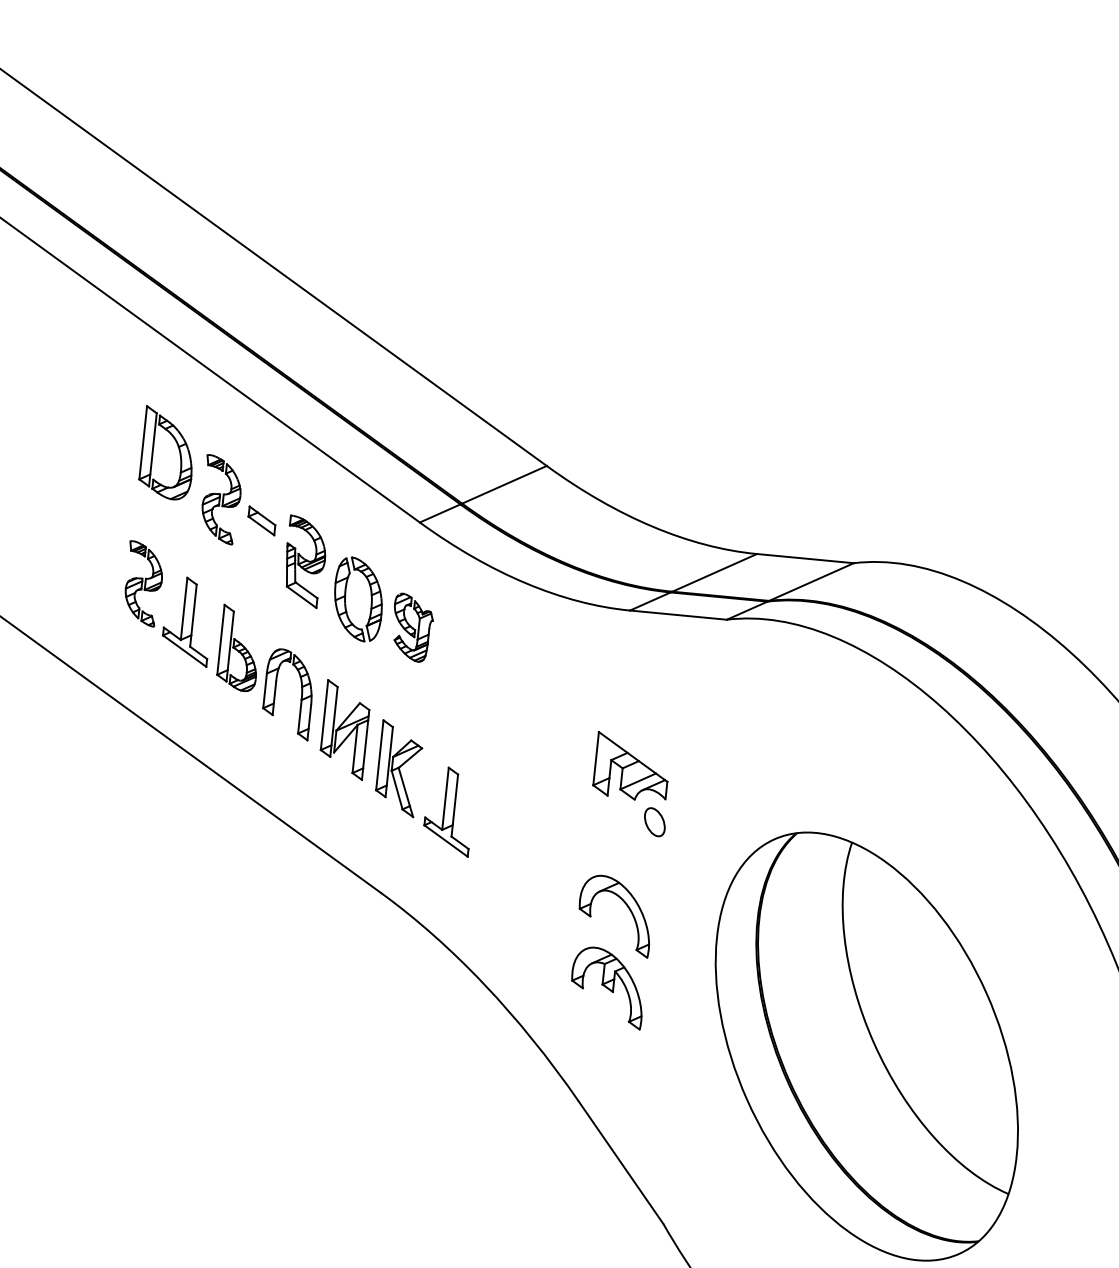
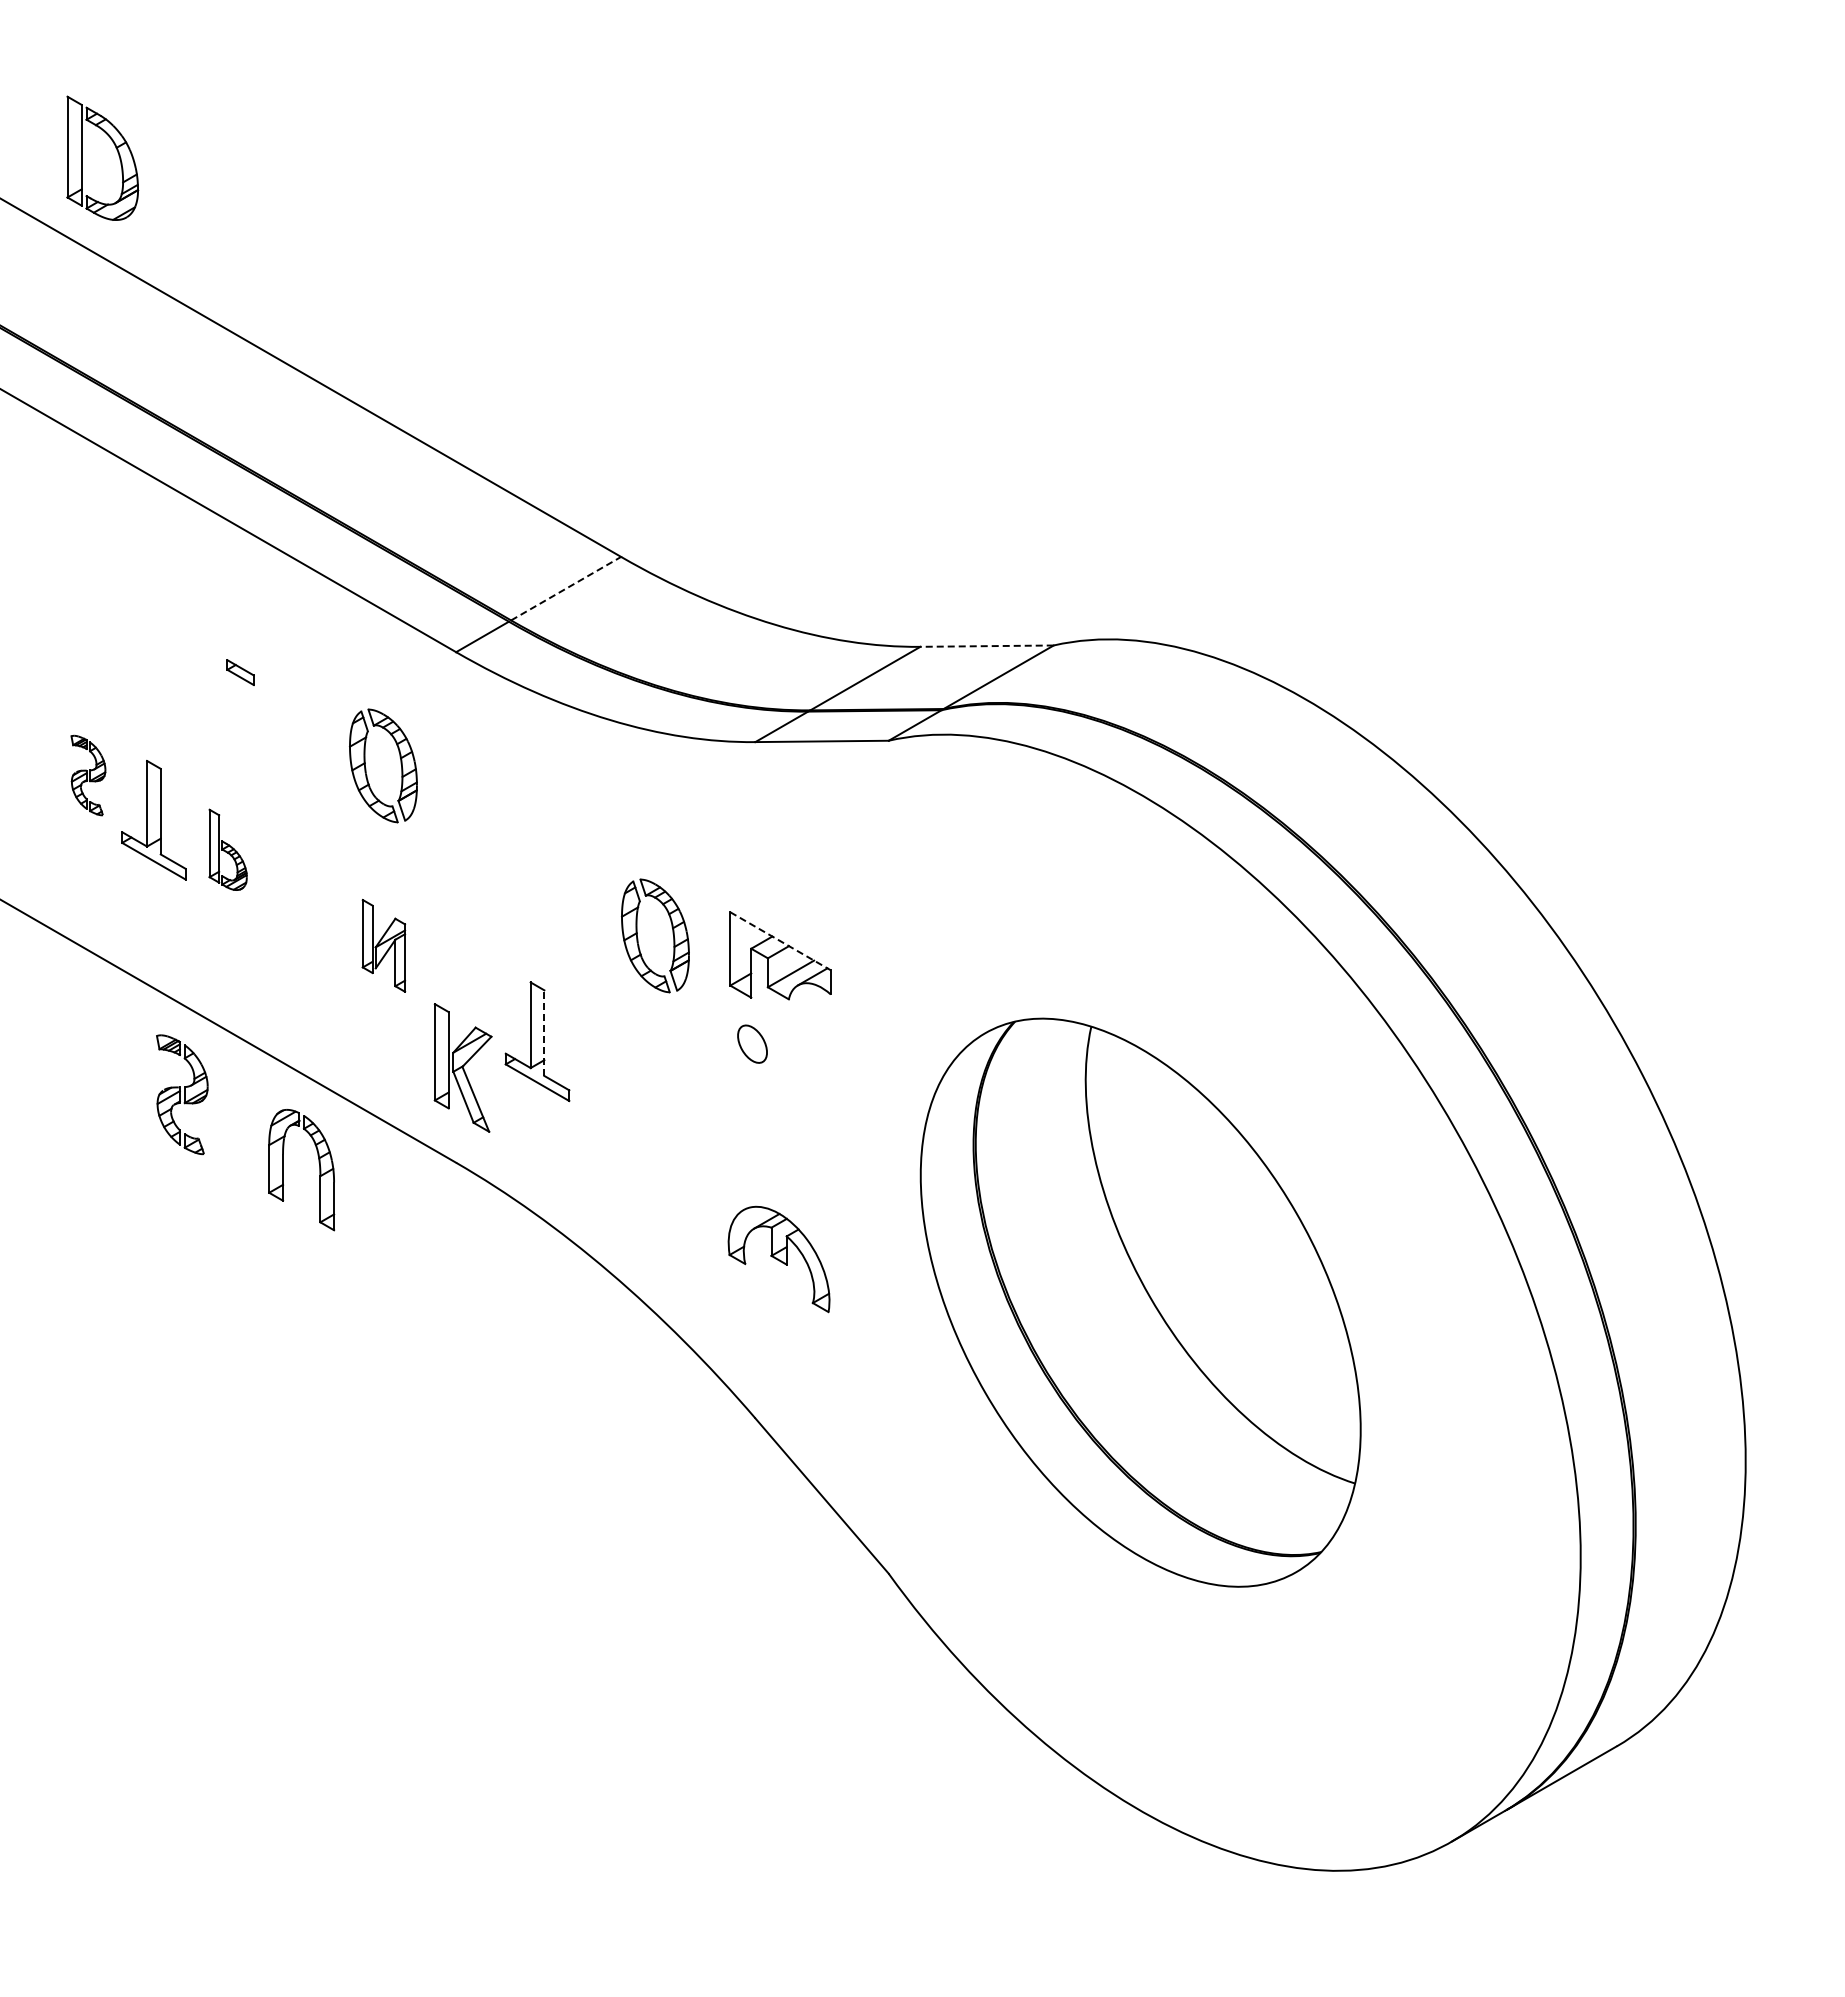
part: (178, 448) -> (116, 150), moved
line: (504, 484) -> (566, 588), solid -> dashed
part: (221, 499) -> (182, 1094), moved
part: (261, 520) -> (240, 672), size x0.7
line: (805, 558) -> (987, 646), solid -> dashed
part: (305, 562) -> (305, 722), removed
part: (143, 583) -> (88, 775), size x0.7
part: (412, 627) -> (461, 796), removed
part: (238, 648) -> (227, 849), size x0.7
part: (275, 693) -> (283, 1170), moved
part: (344, 729) -> (383, 945), size x0.7
part: (555, 743) -> (672, 934), added
line: (633, 757) -> (780, 941), solid -> dashed
part: (398, 768) -> (462, 1067), moved
line: (454, 805) -> (544, 1033), solid -> dashed
part: (654, 821) -> (752, 1043), moved
part: (628, 909) -> (796, 1149), removed

